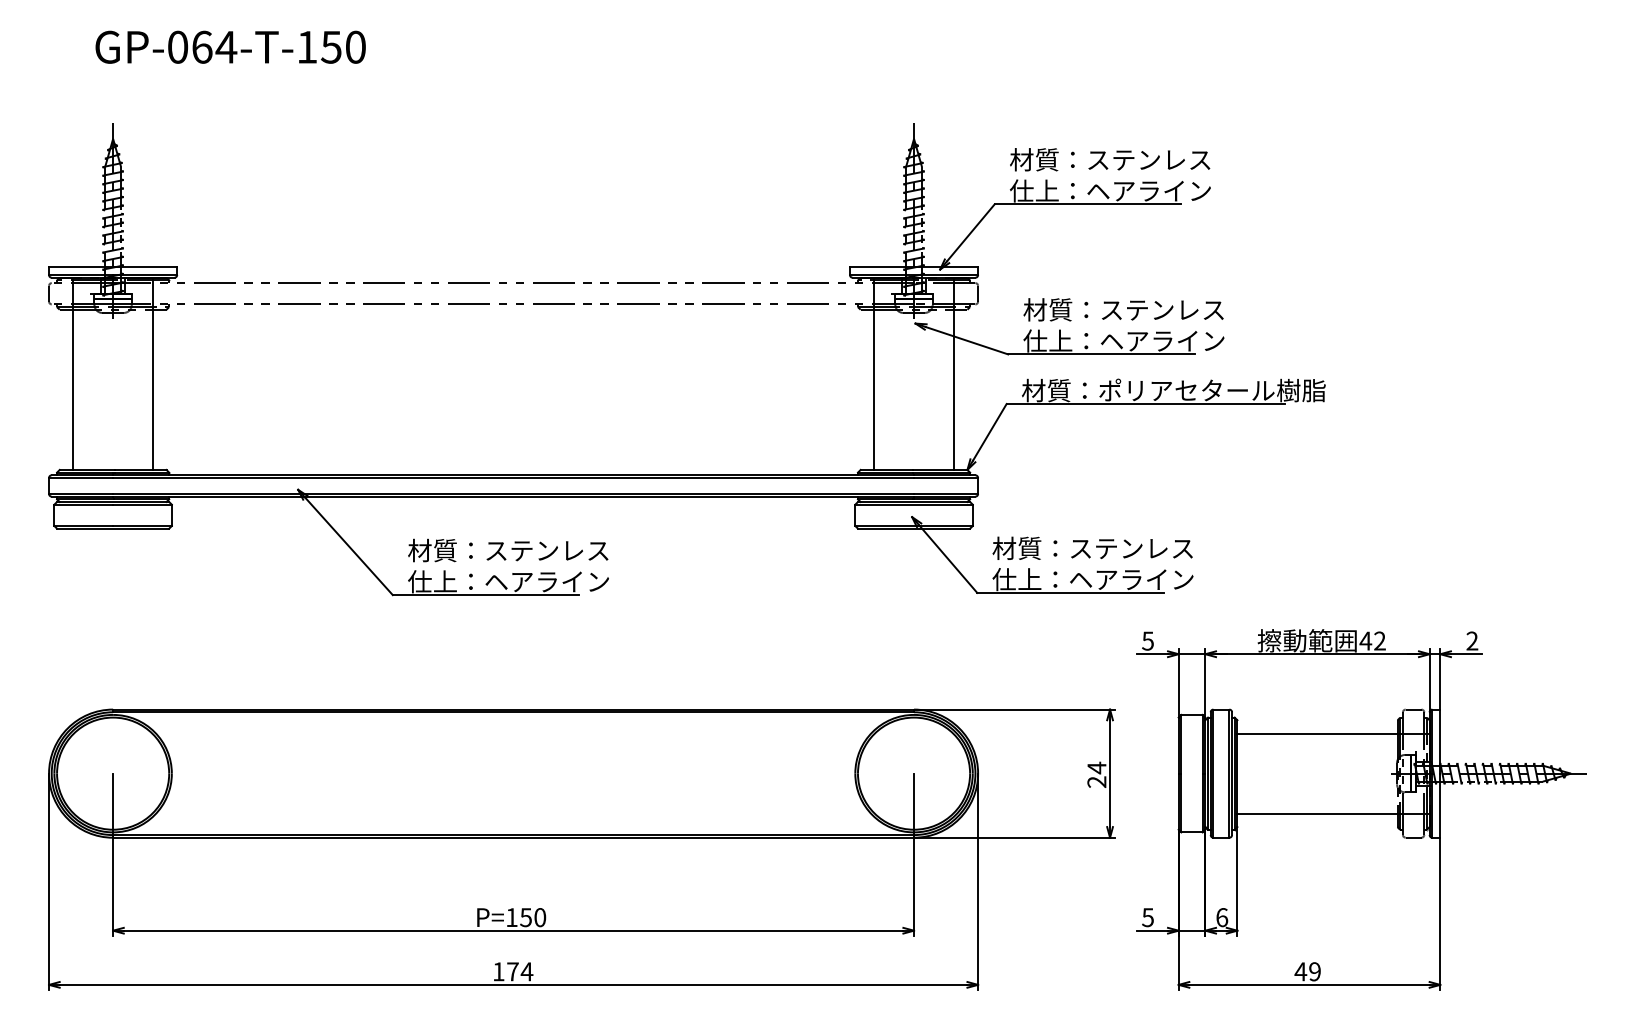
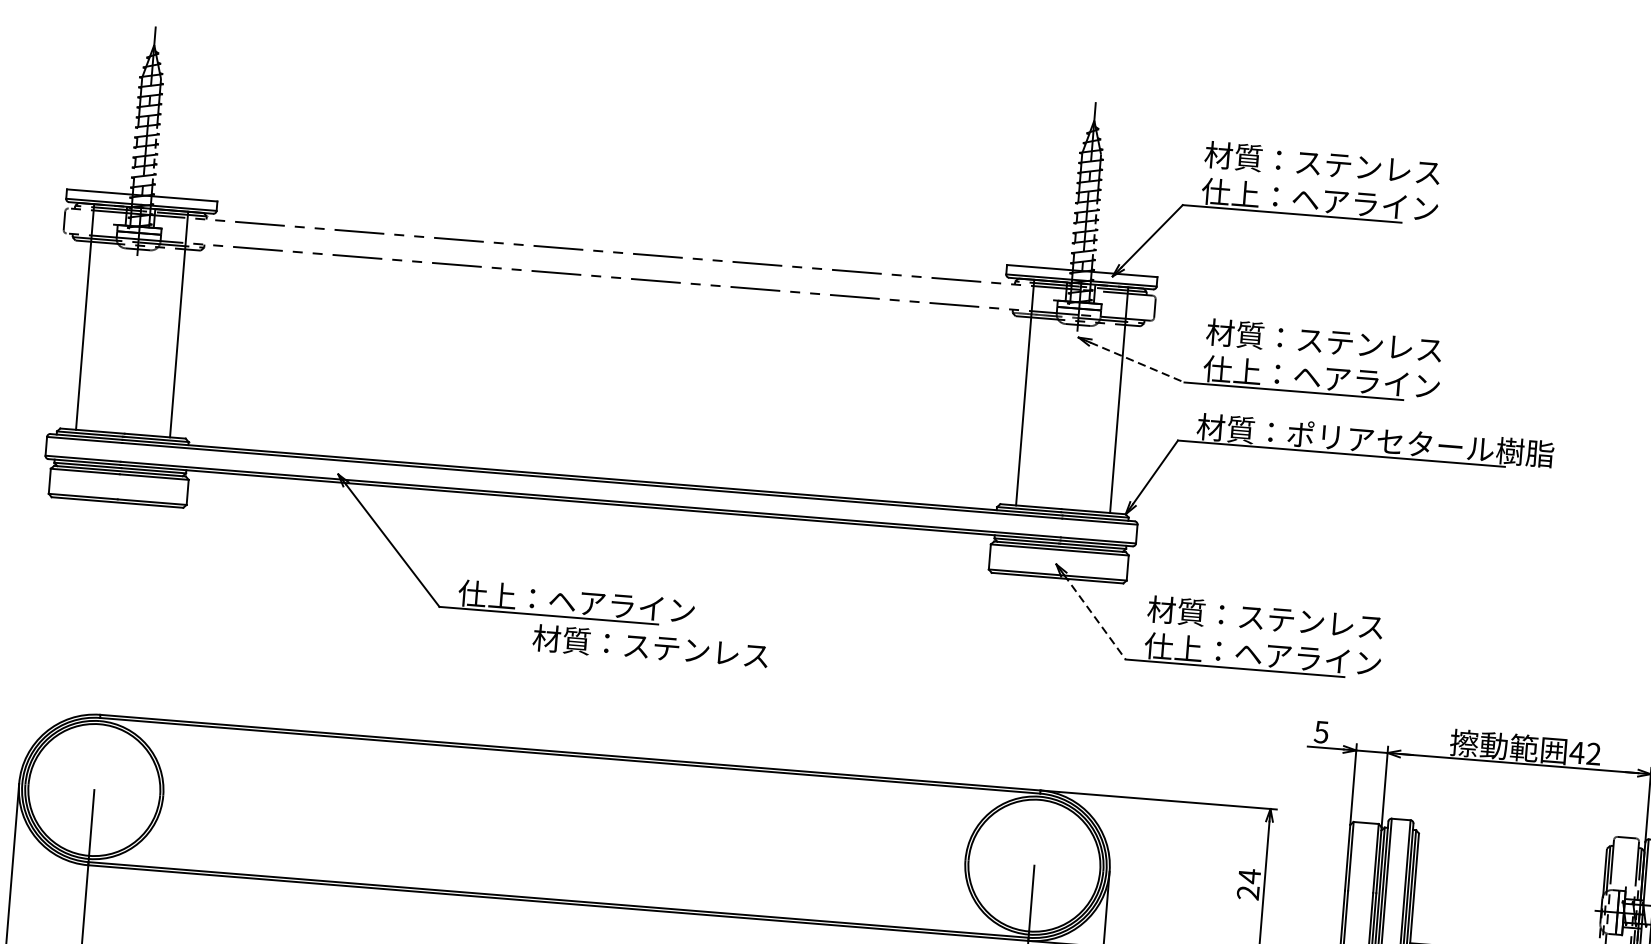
line: (967, 340) -> (1138, 362), solid -> dashed
text: (508, 550) -> (650, 646), moved
line: (948, 559) -> (1095, 617), solid -> dashed
line: (1333, 733) -> (1530, 858), removed

